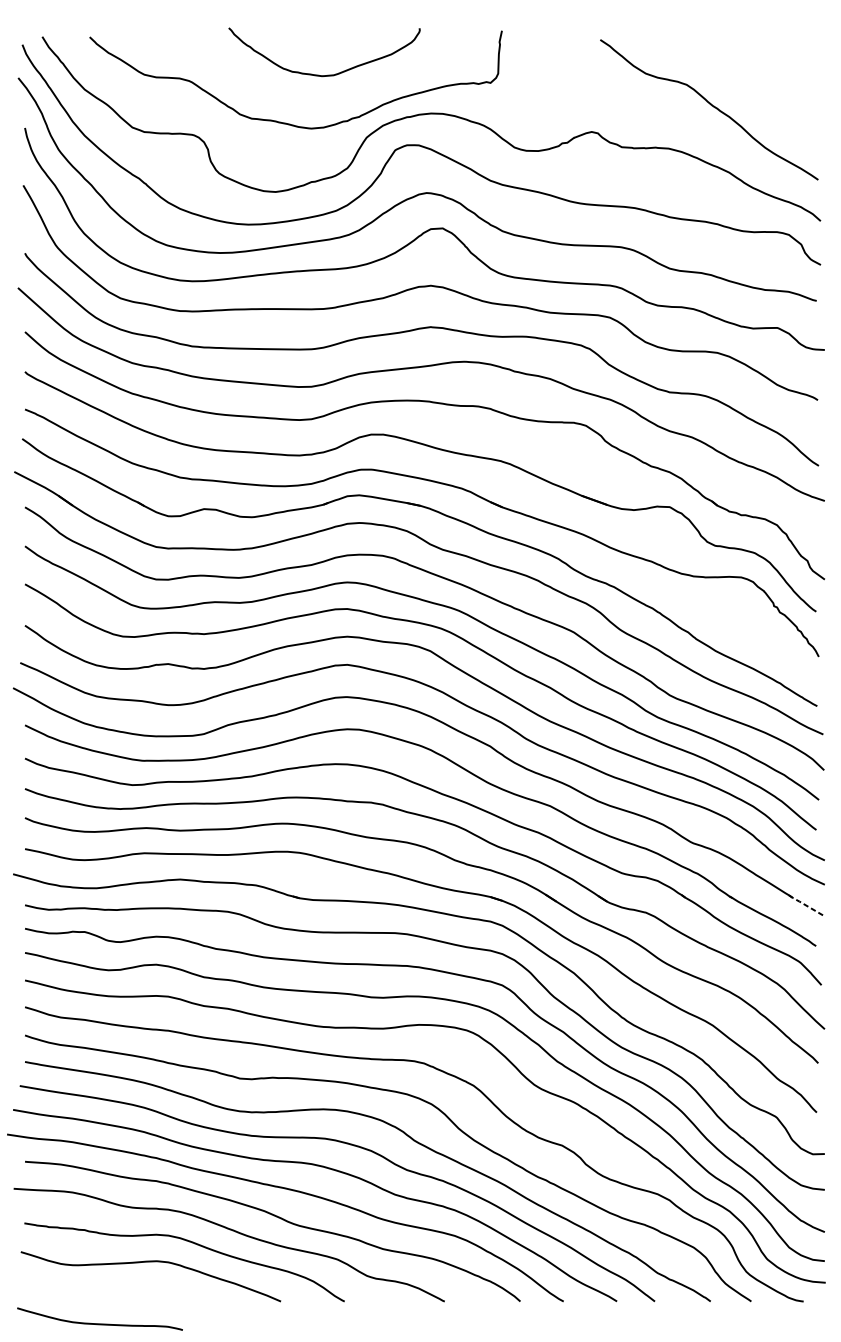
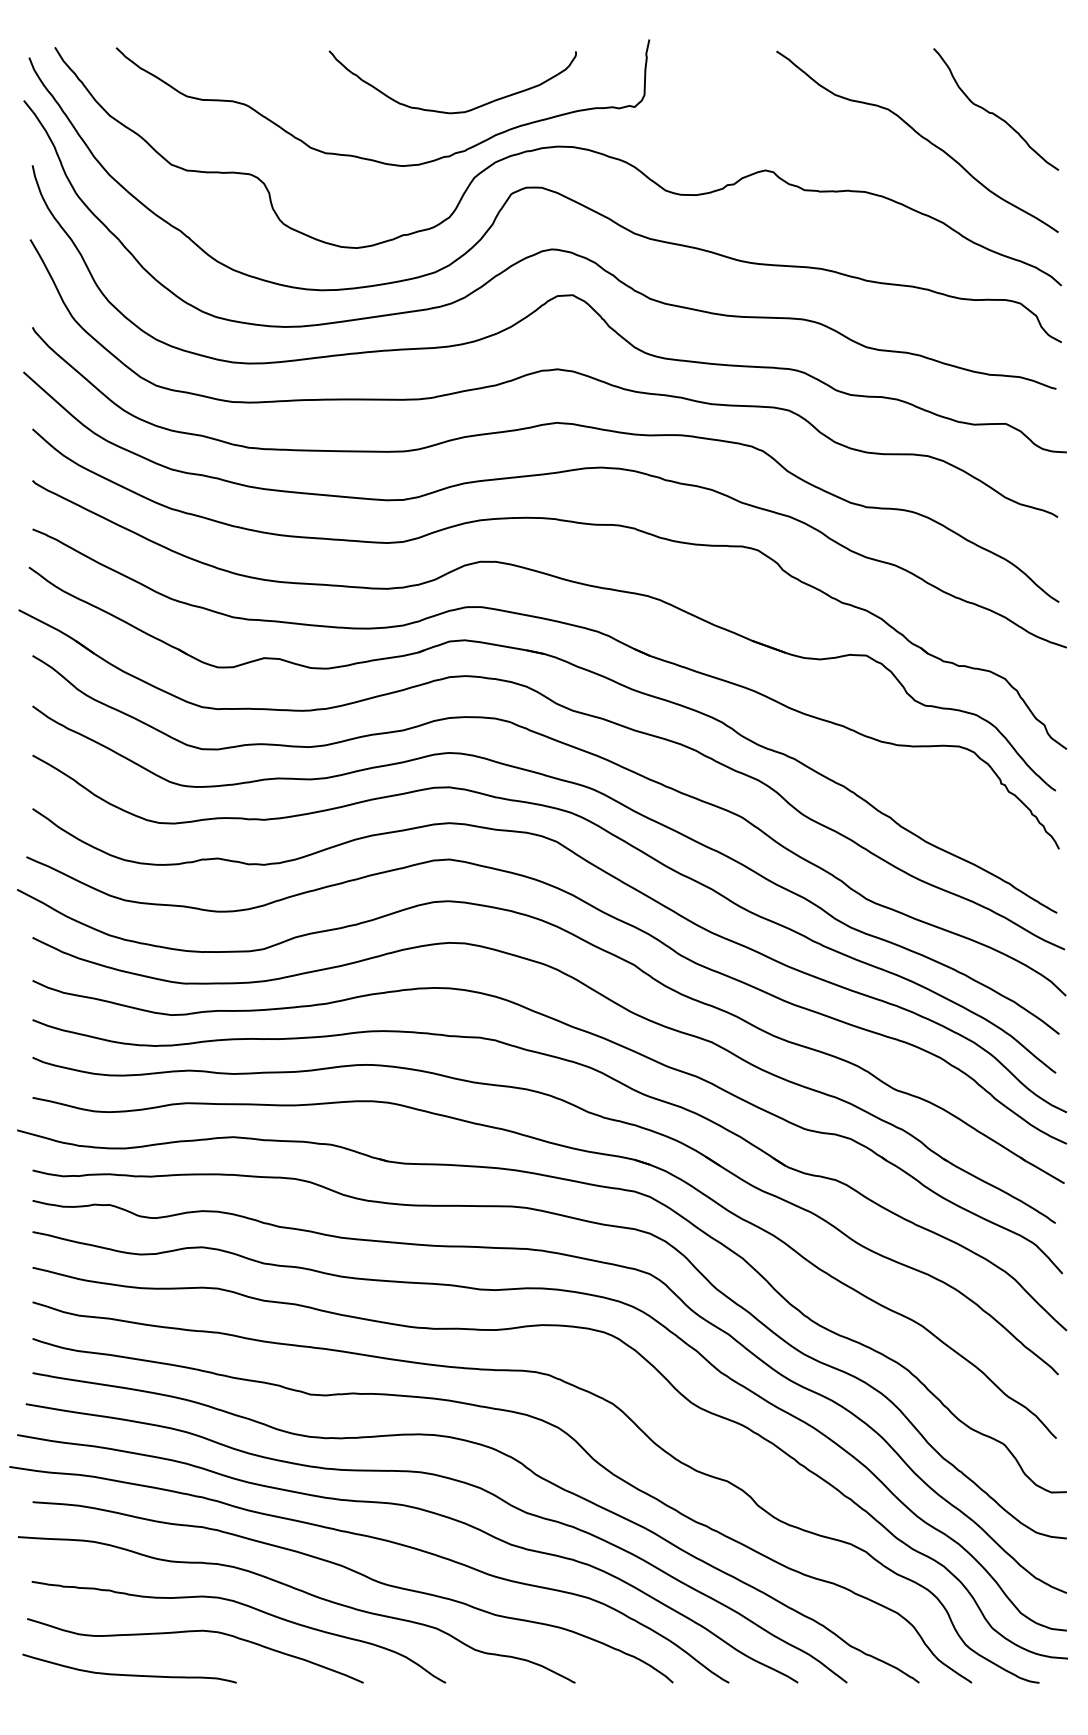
curve: (328, 74) -> (457, 111), moved
curve: (768, 87) -> (993, 112), added
line: (805, 905) -> (1041, 1170), dashed -> solid
curve: (99, 1323) -> (129, 1674), moved

